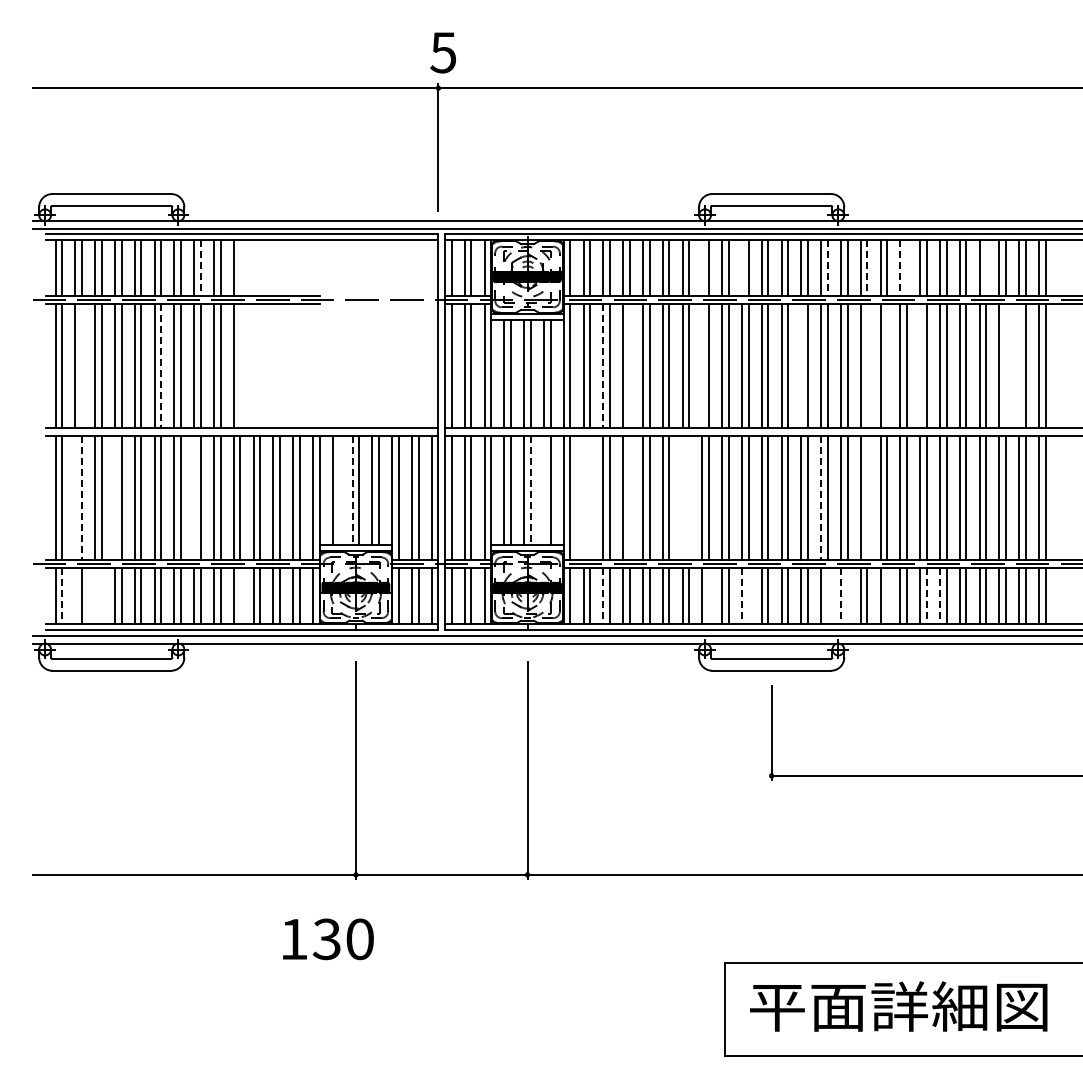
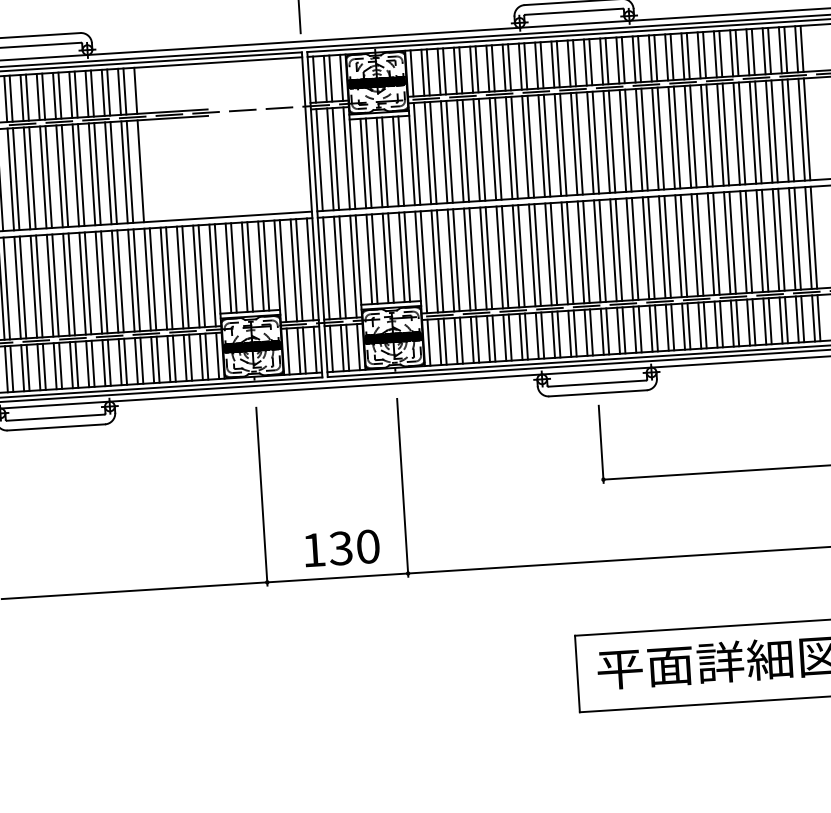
line: (200, 268) -> (108, 92), dashed -> solid
line: (702, 268) -> (520, 66), added
line: (741, 268) -> (552, 64), added
line: (827, 268) -> (623, 60), dashed -> solid
line: (867, 268) -> (655, 58), dashed -> solid
line: (900, 268) -> (682, 56), dashed -> solid
line: (906, 268) -> (687, 56), added
line: (986, 268) -> (753, 52), added
line: (82, 366) -> (16, 179), added
line: (161, 366) -> (81, 175), dashed -> solid
line: (603, 366) -> (444, 152), dashed -> solid
line: (629, 366) -> (465, 150), added
line: (702, 366) -> (525, 147), added
line: (801, 366) -> (606, 142), added
line: (867, 366) -> (660, 138), added
line: (887, 366) -> (677, 137), added
line: (920, 366) -> (704, 135), added
line: (1005, 366) -> (774, 131), added
line: (1019, 366) -> (785, 130), added
line: (339, 490) -> (233, 267), added
line: (544, 490) -> (402, 257), added
line: (352, 491) -> (244, 267), dashed -> solid
line: (530, 491) -> (390, 258), dashed -> solid
line: (75, 498) -> (17, 287), added
line: (82, 498) -> (23, 287), dashed -> solid
line: (115, 498) -> (50, 285), added
line: (194, 498) -> (115, 281), added
line: (583, 498) -> (434, 261), added
line: (590, 498) -> (440, 261), added
line: (629, 498) -> (472, 259), added
line: (682, 498) -> (515, 256), added
line: (689, 498) -> (521, 256), added
line: (821, 498) -> (630, 249), dashed -> solid
line: (867, 498) -> (667, 246), added
line: (62, 596) -> (12, 369), dashed -> solid
line: (75, 596) -> (22, 368), added
line: (95, 596) -> (39, 367), added
line: (101, 596) -> (44, 367), added
line: (240, 596) -> (158, 359), added
line: (603, 596) -> (456, 341), dashed -> solid
line: (708, 596) -> (542, 335), added
line: (741, 596) -> (569, 333), dashed -> solid
line: (748, 596) -> (575, 333), added
line: (827, 596) -> (639, 329), added
line: (840, 596) -> (650, 328), dashed -> solid
line: (847, 596) -> (656, 328), added
line: (887, 596) -> (689, 326), added
line: (926, 596) -> (721, 324), dashed -> solid
line: (939, 596) -> (731, 323), dashed -> solid
text: (328, 939) -> (342, 548), moved

